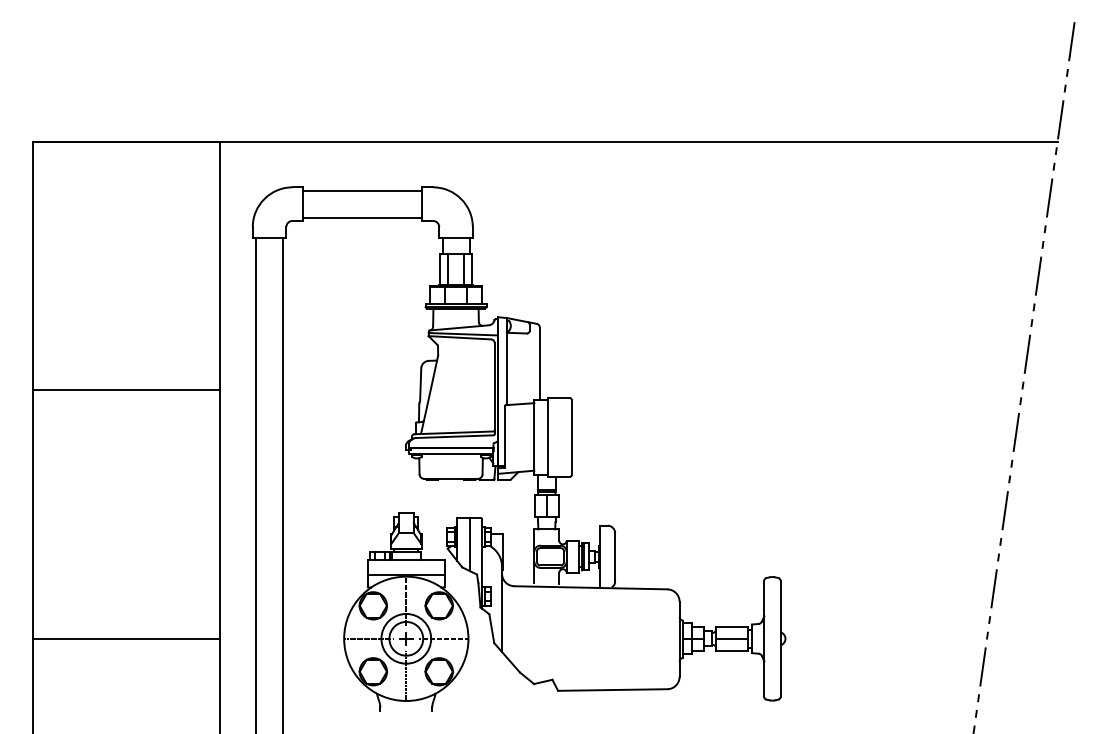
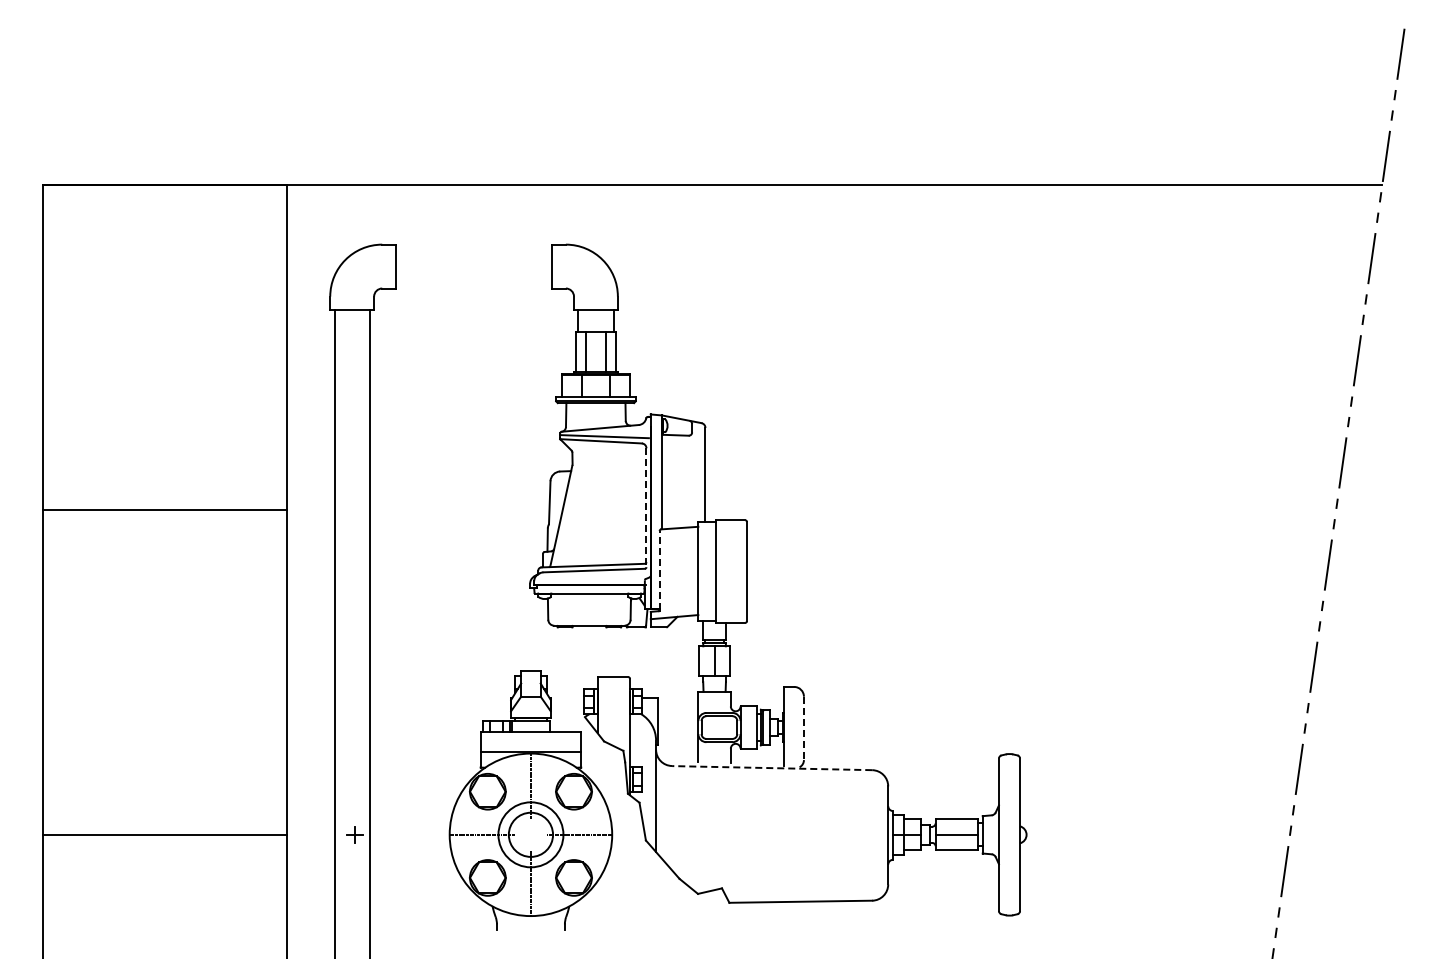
line: (363, 190) -> (474, 248), removed
line: (363, 217) -> (474, 284), removed
line: (494, 389) -> (646, 508), solid -> dashed
line: (504, 436) -> (659, 570), solid -> dashed
line: (469, 544) -> (613, 711), removed
line: (614, 557) -> (803, 728), solid -> dashed
line: (590, 588) -> (771, 768), solid -> dashed
part: (405, 638) -> (354, 834), moved

